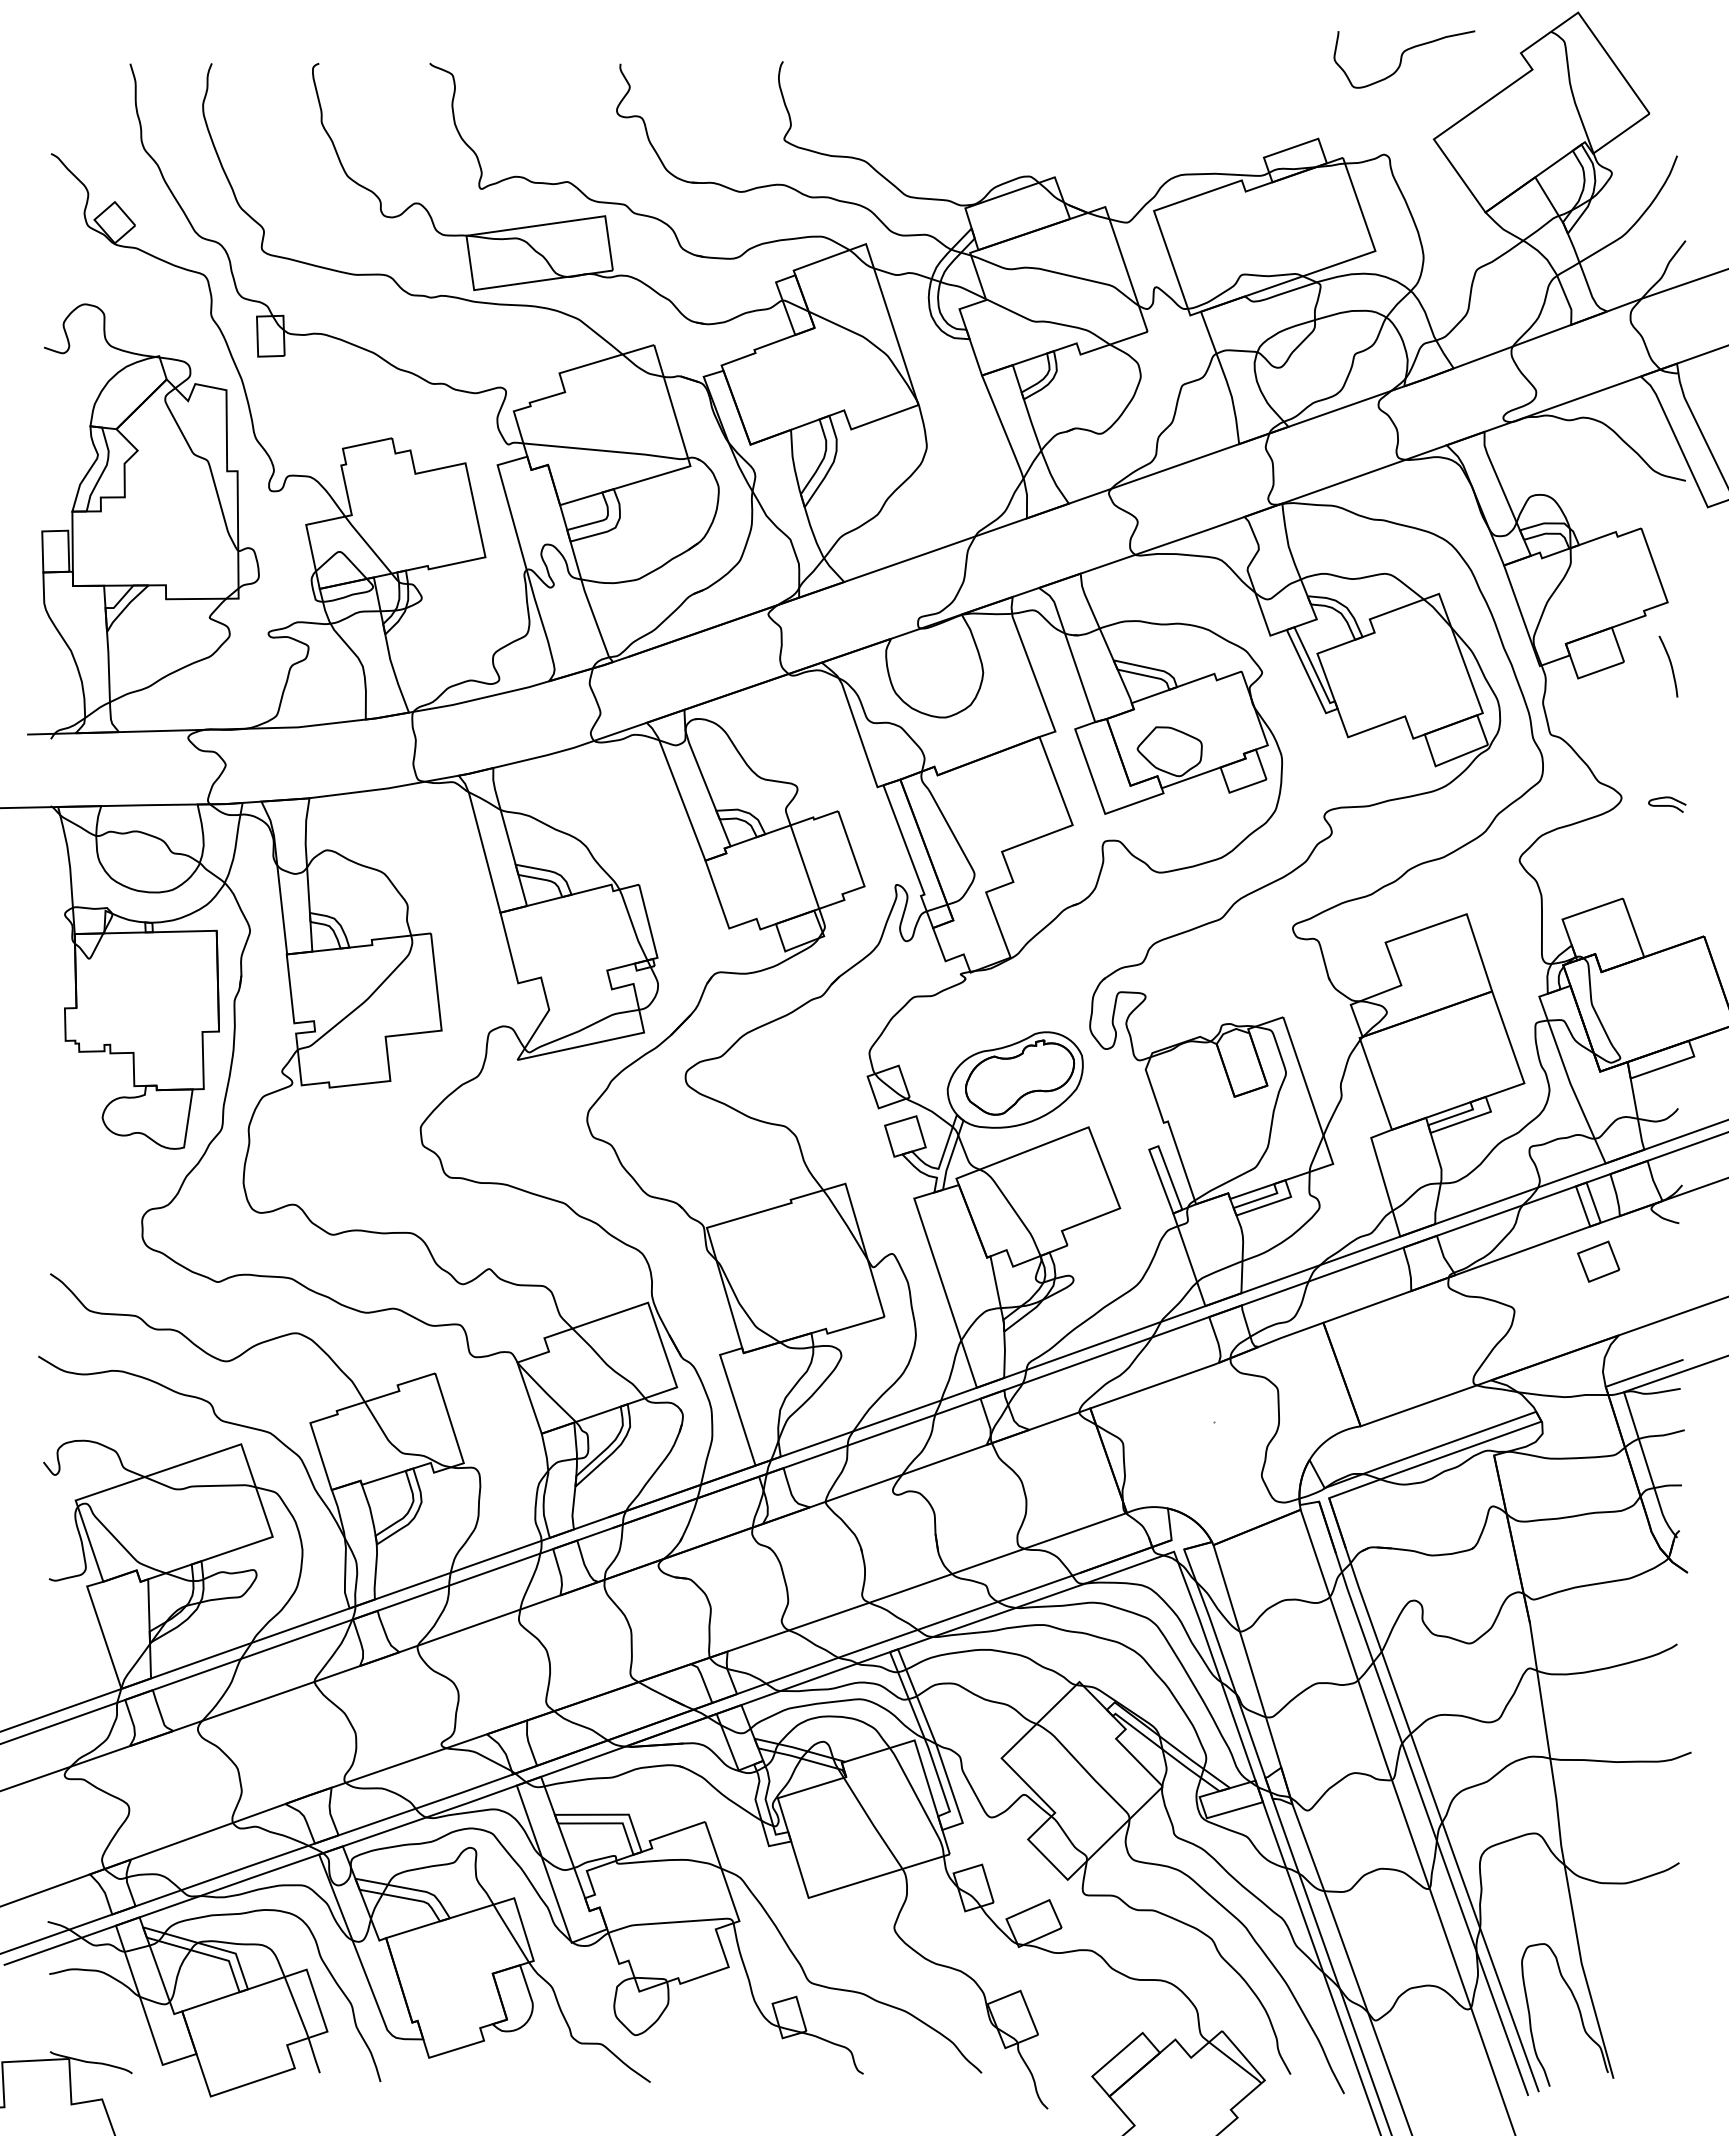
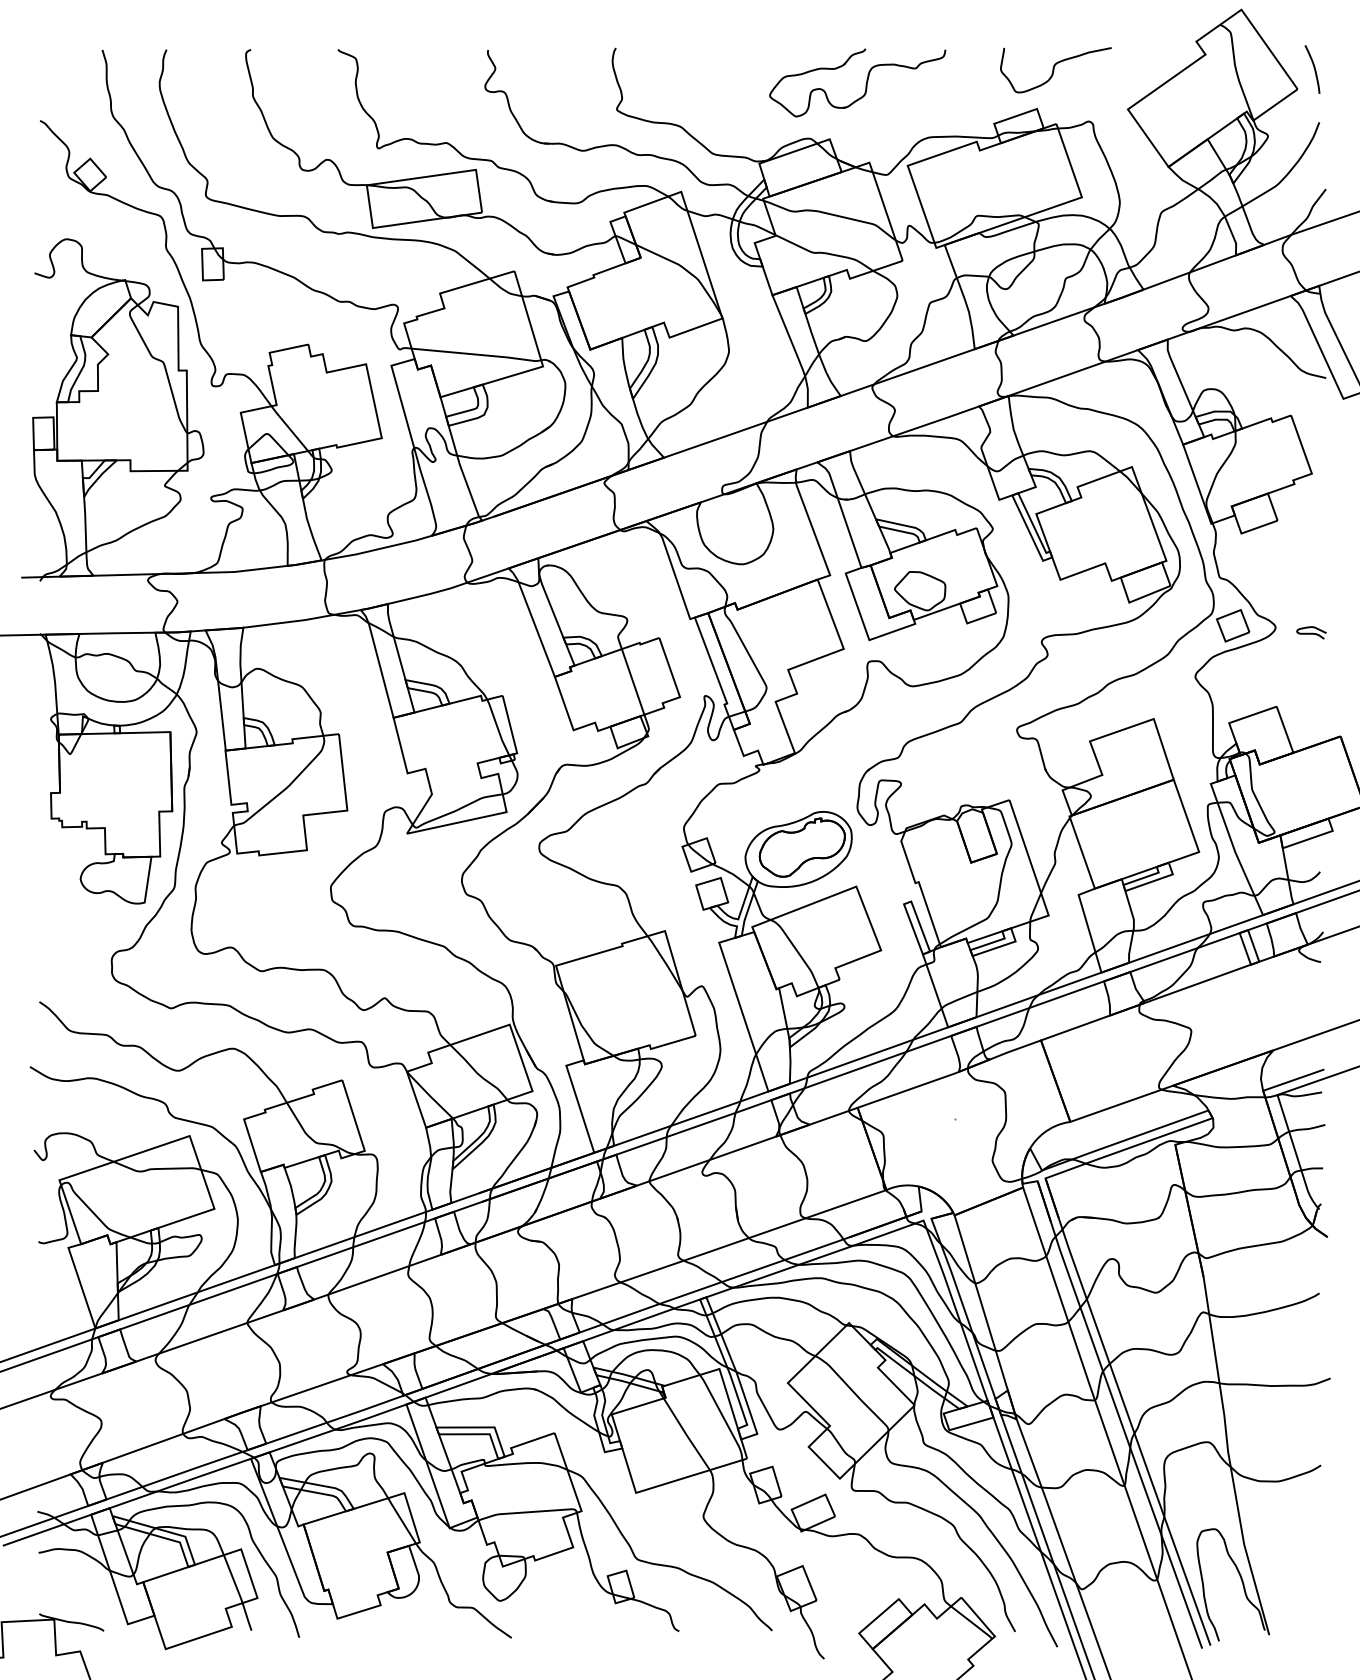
curve: (1402, 58) -> (1054, 69), moved
part: (1100, 108) -> (865, 85), added
curve: (1670, 666) -> (1314, 69), moved
part: (1598, 1261) -> (1233, 625), moved

